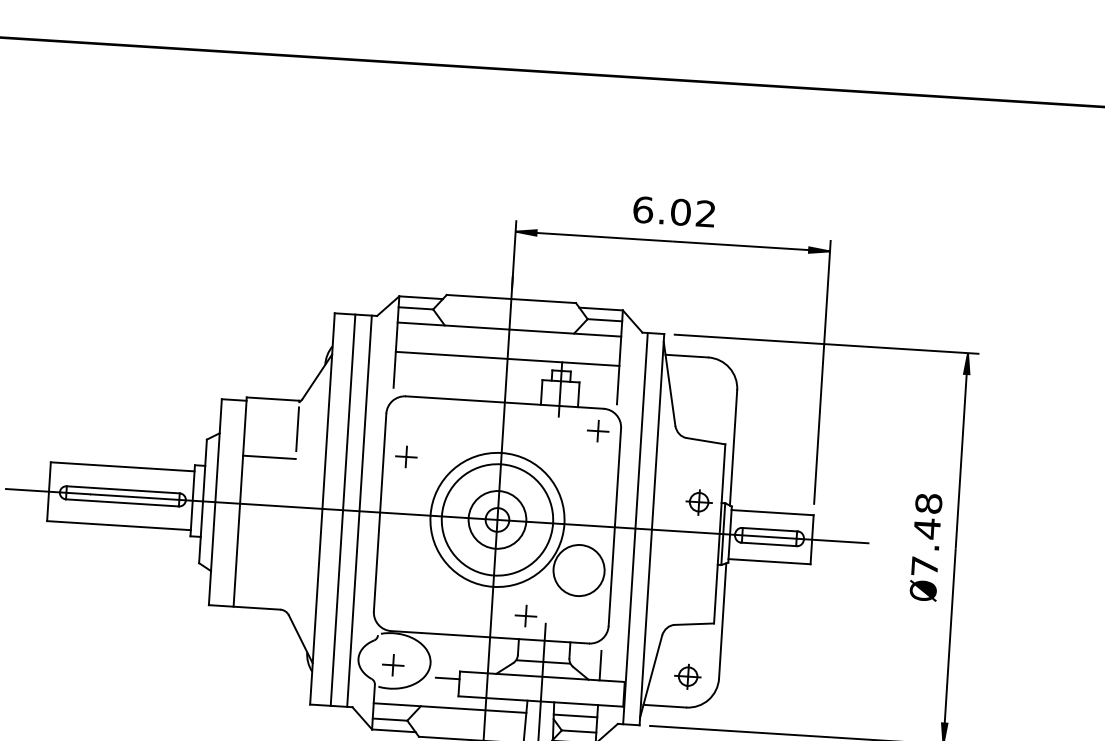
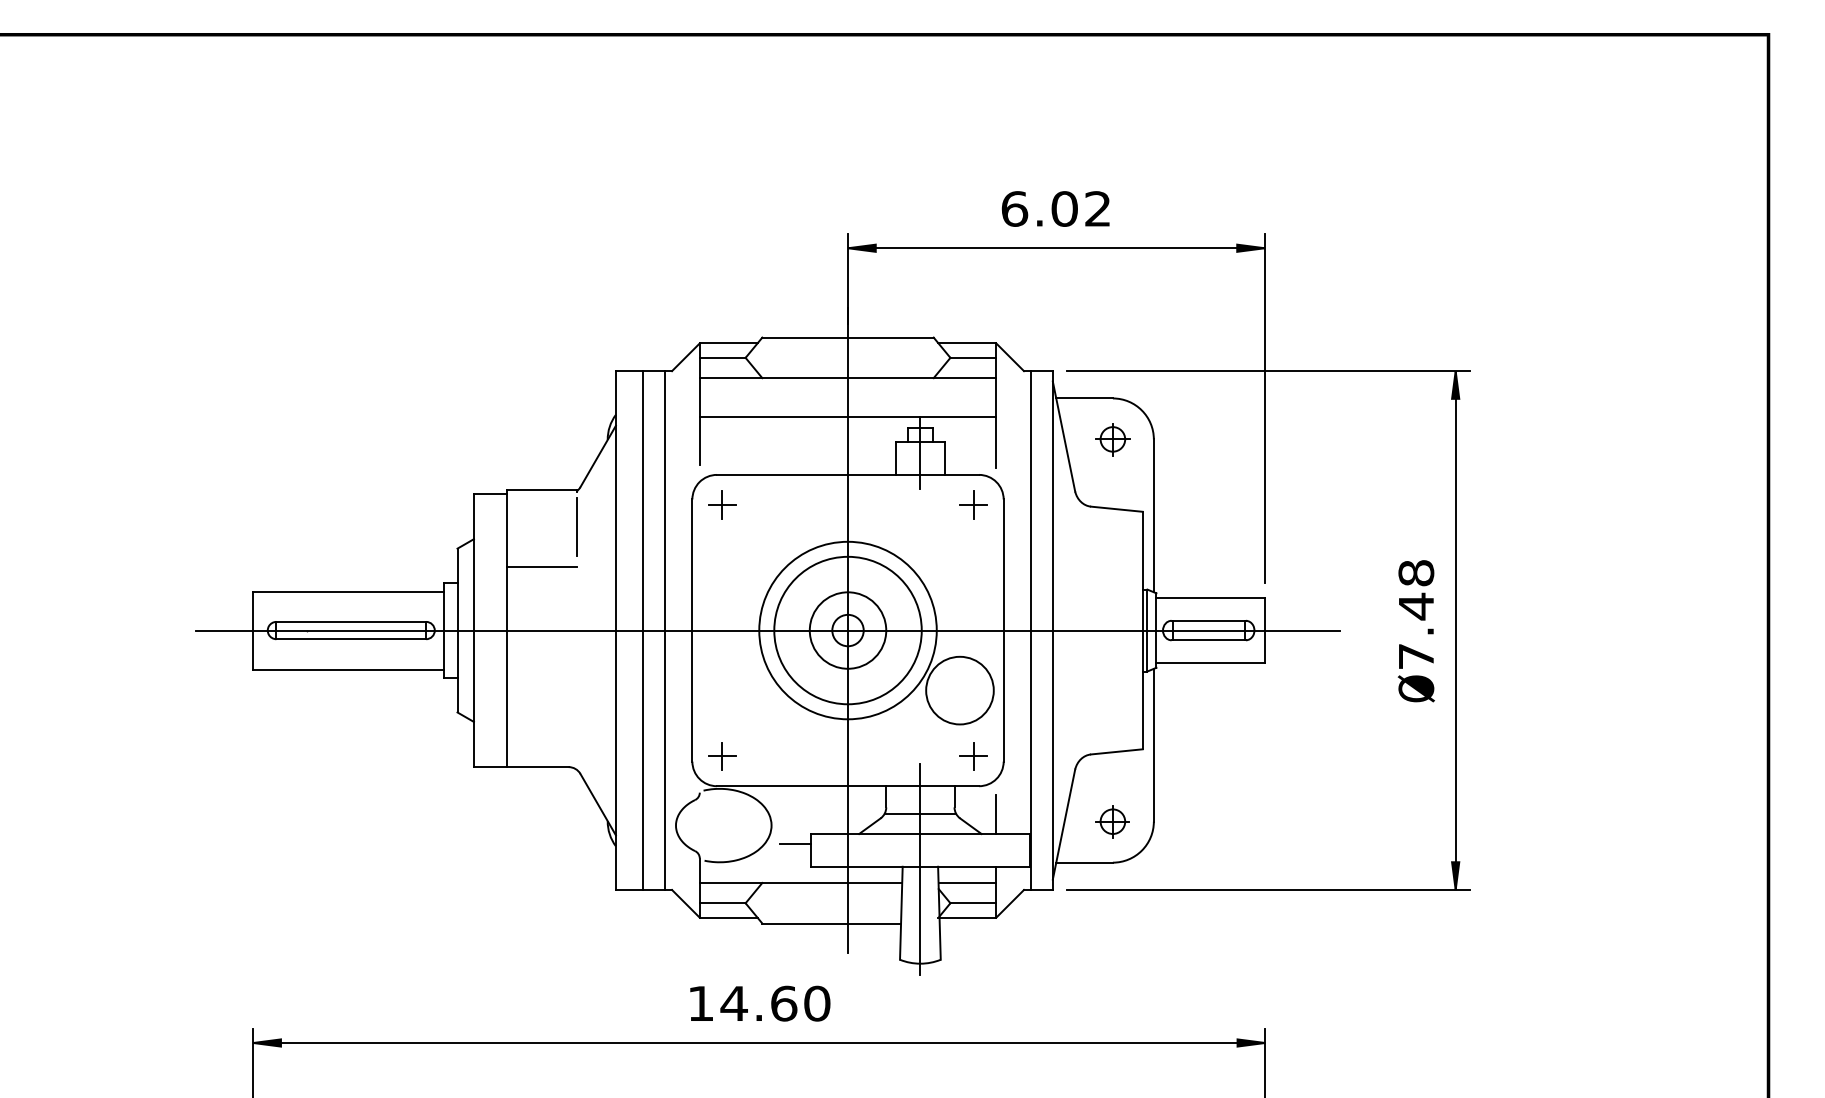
part: (406, 456) -> (722, 504), moved
part: (698, 502) -> (1112, 439), moved
part: (525, 616) -> (973, 756), moved
part: (393, 665) -> (722, 756), moved

